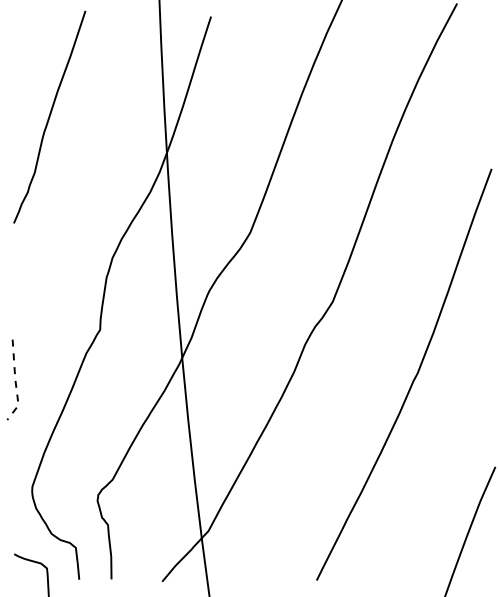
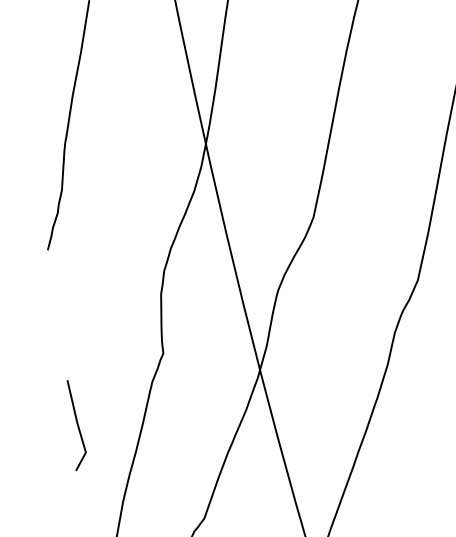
line: (15, 381) -> (78, 426), dashed -> solid

